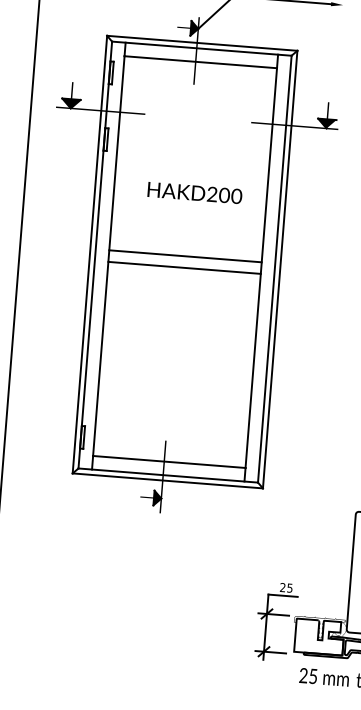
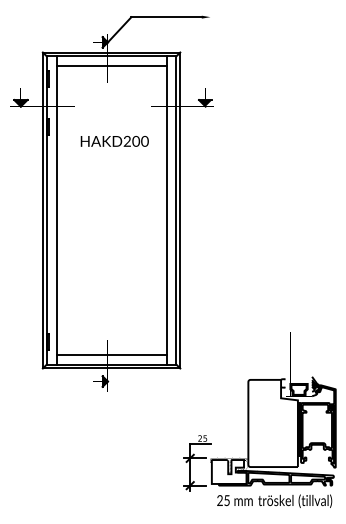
text: (194, 191) -> (114, 140), moved
line: (185, 256) -> (111, 206), removed
line: (184, 267) -> (111, 214), removed

